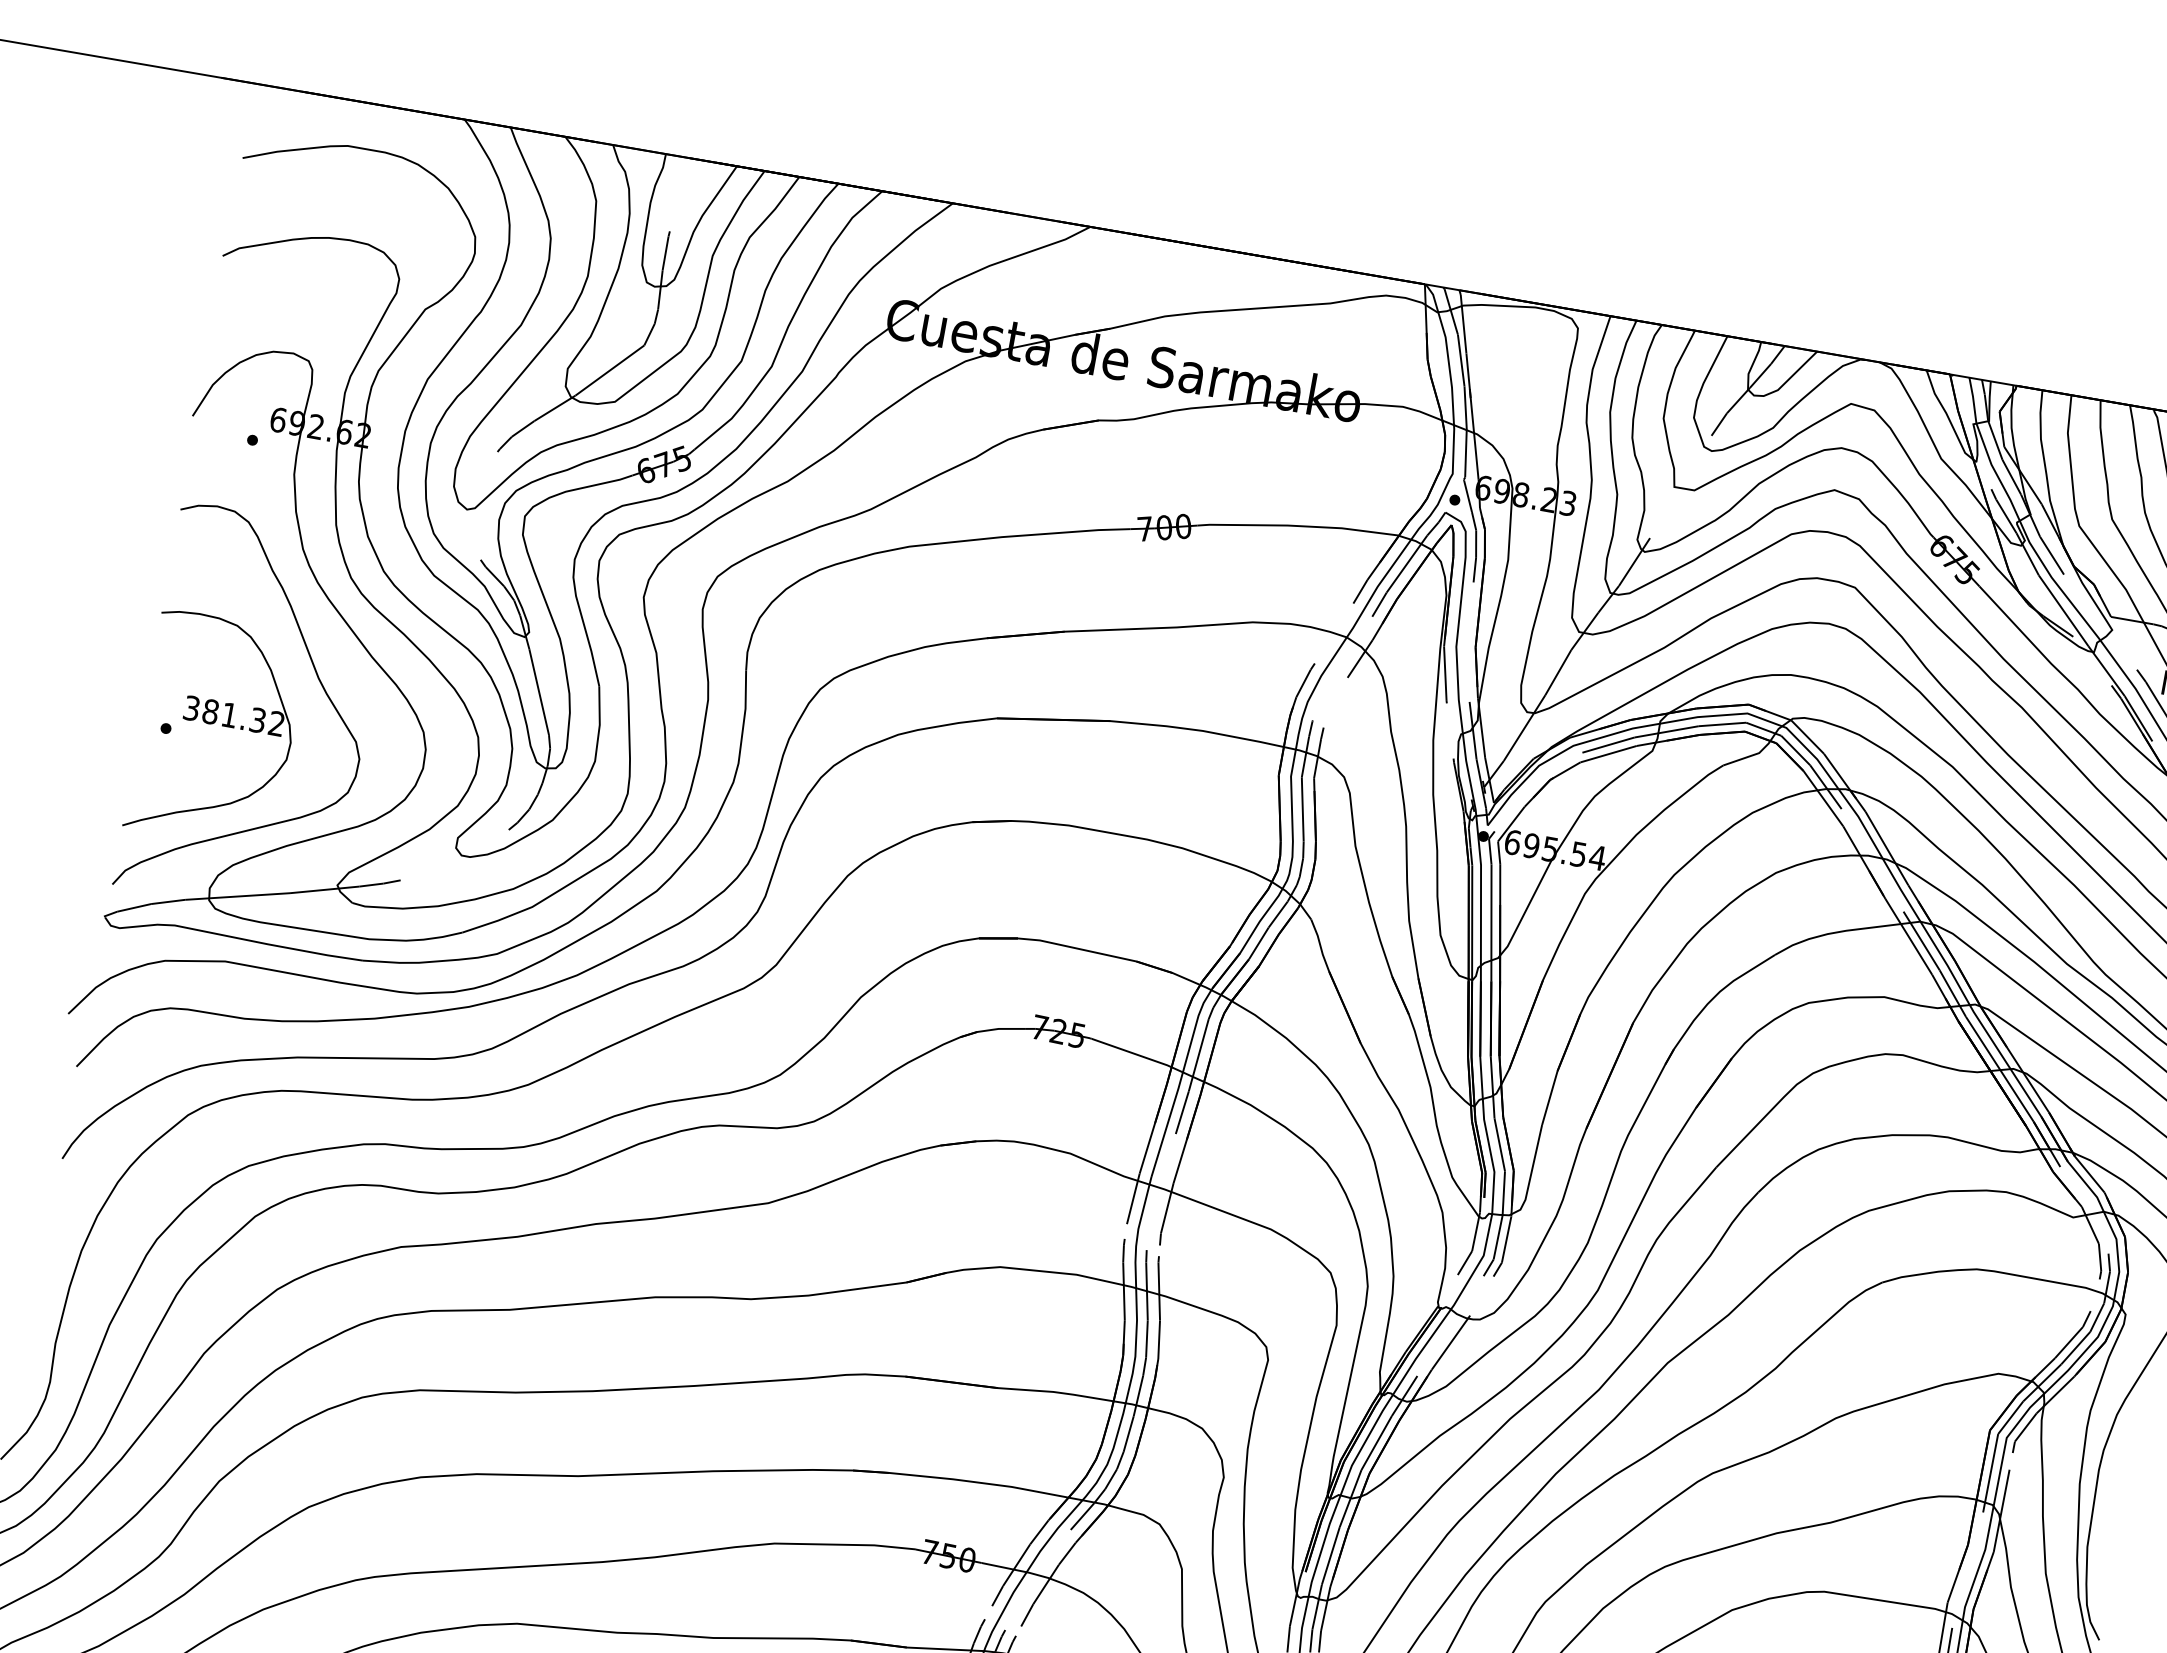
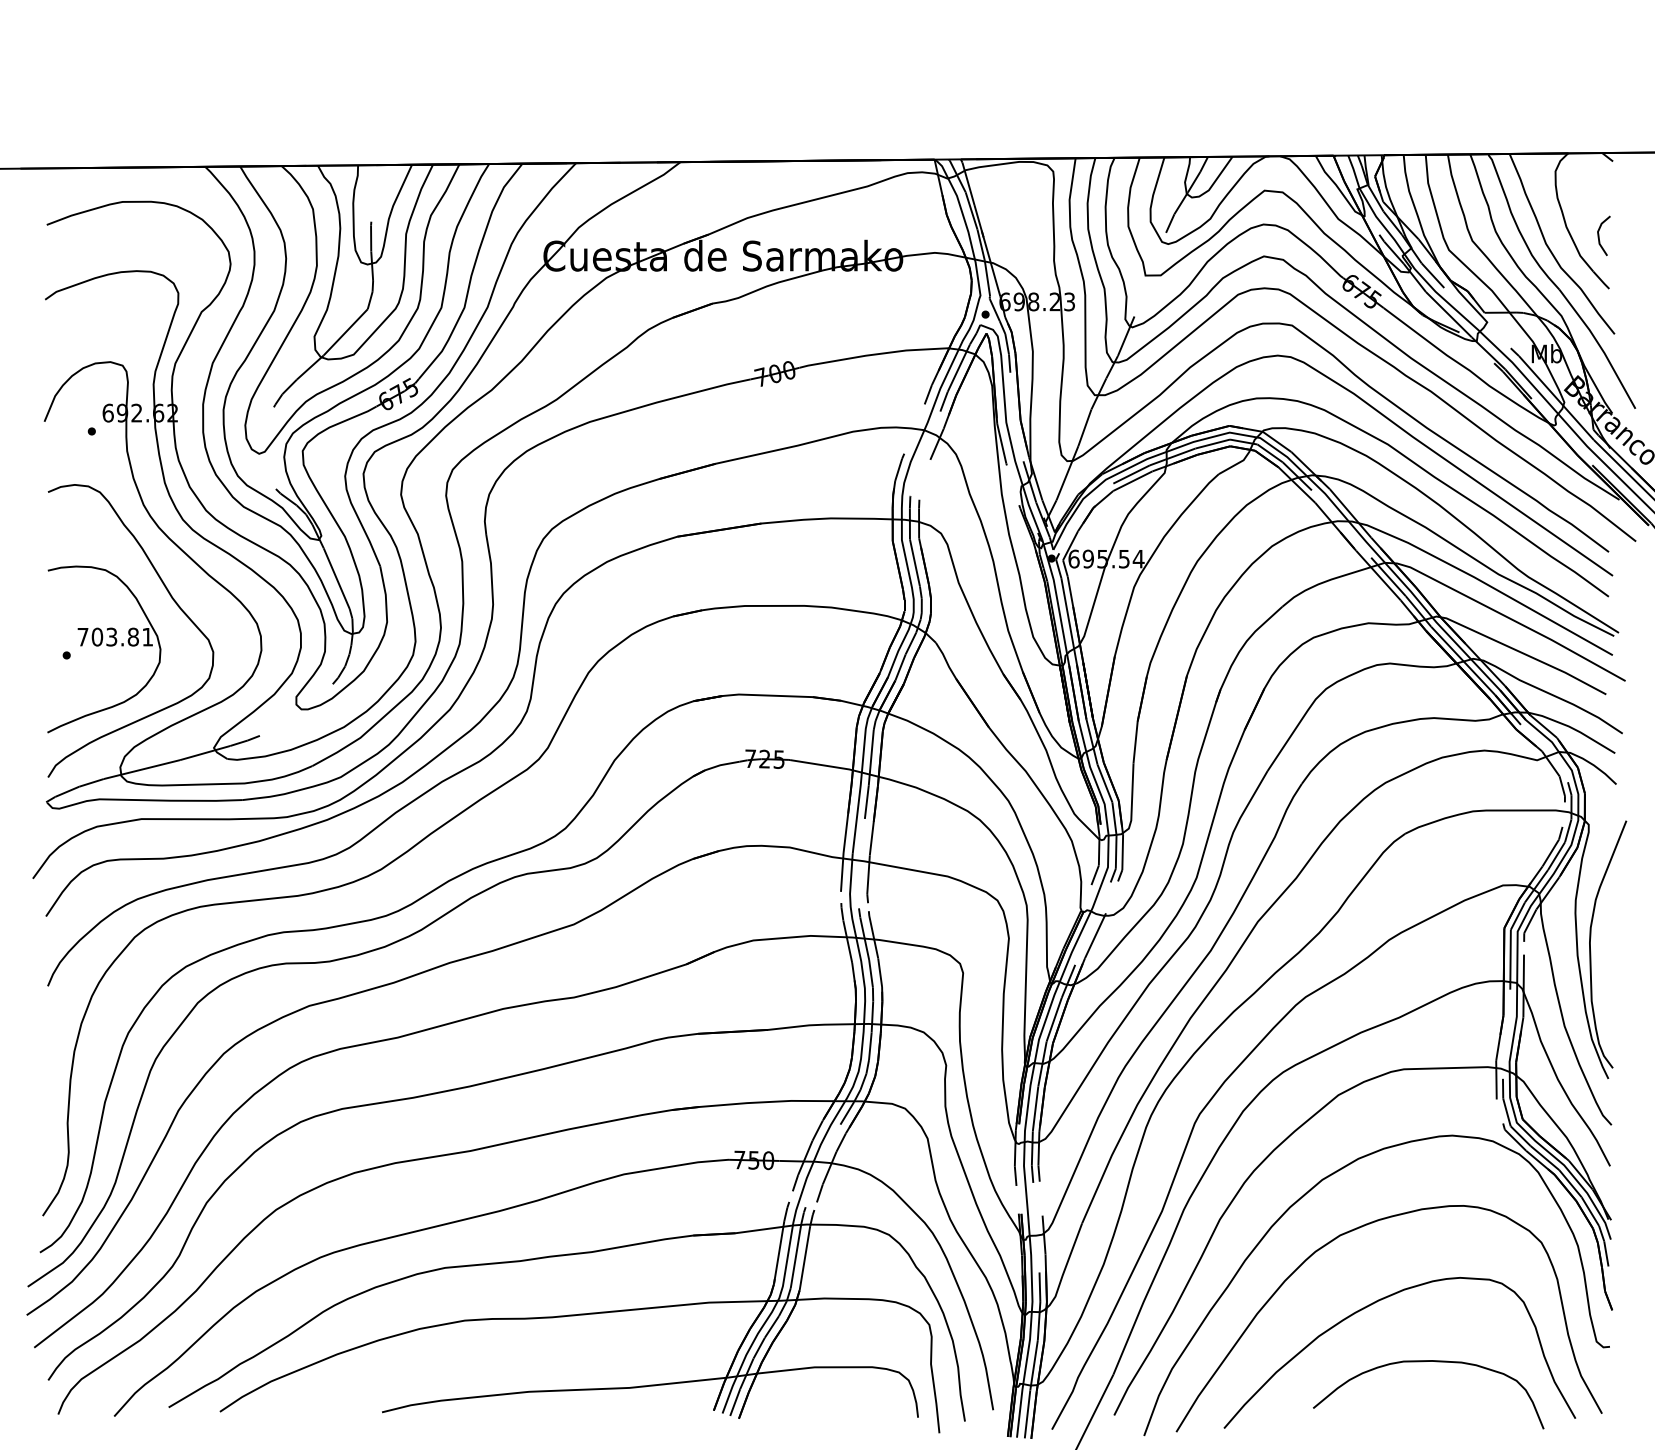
text: (233, 715) -> (114, 636), 381.32 -> 703.81

